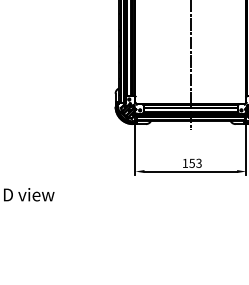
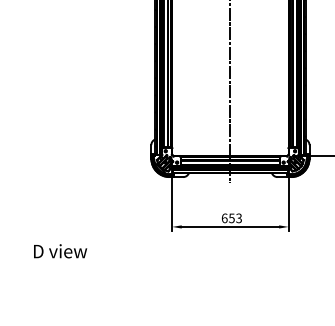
text: (185, 163) -> (224, 218), 153 -> 653

